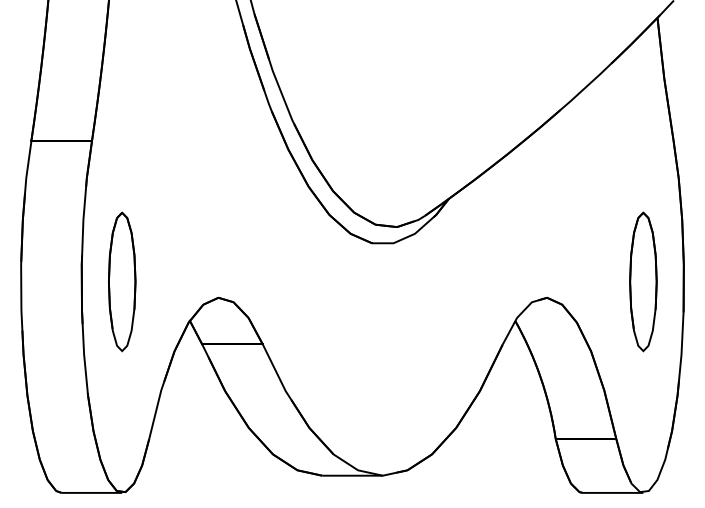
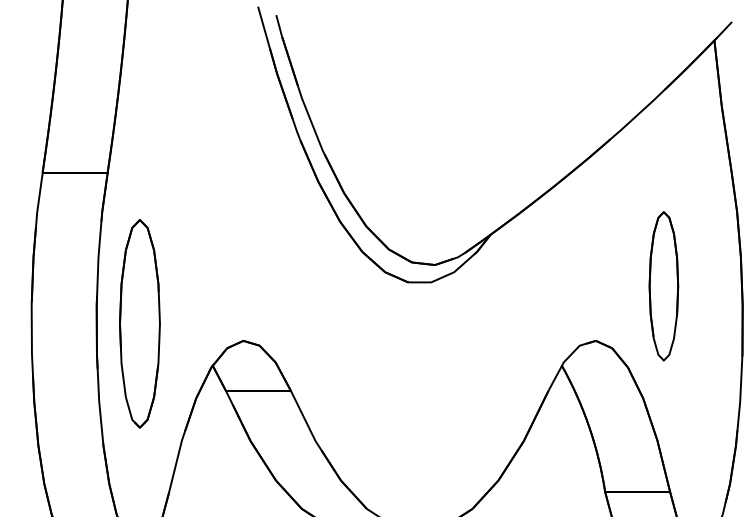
part: (122, 281) -> (140, 323), size x1.4
part: (643, 281) -> (663, 285), moved

